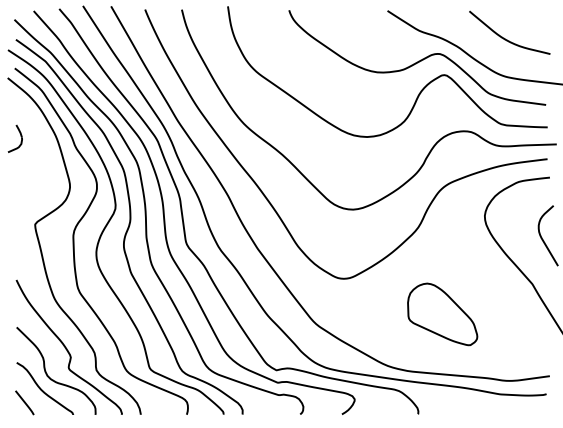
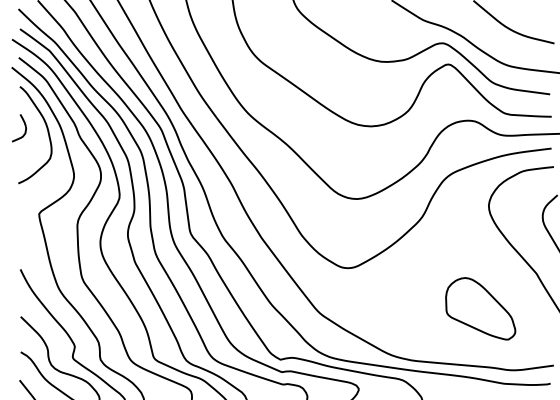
curve: (43, 143) -> (47, 132), added
part: (442, 314) -> (480, 308), moved

